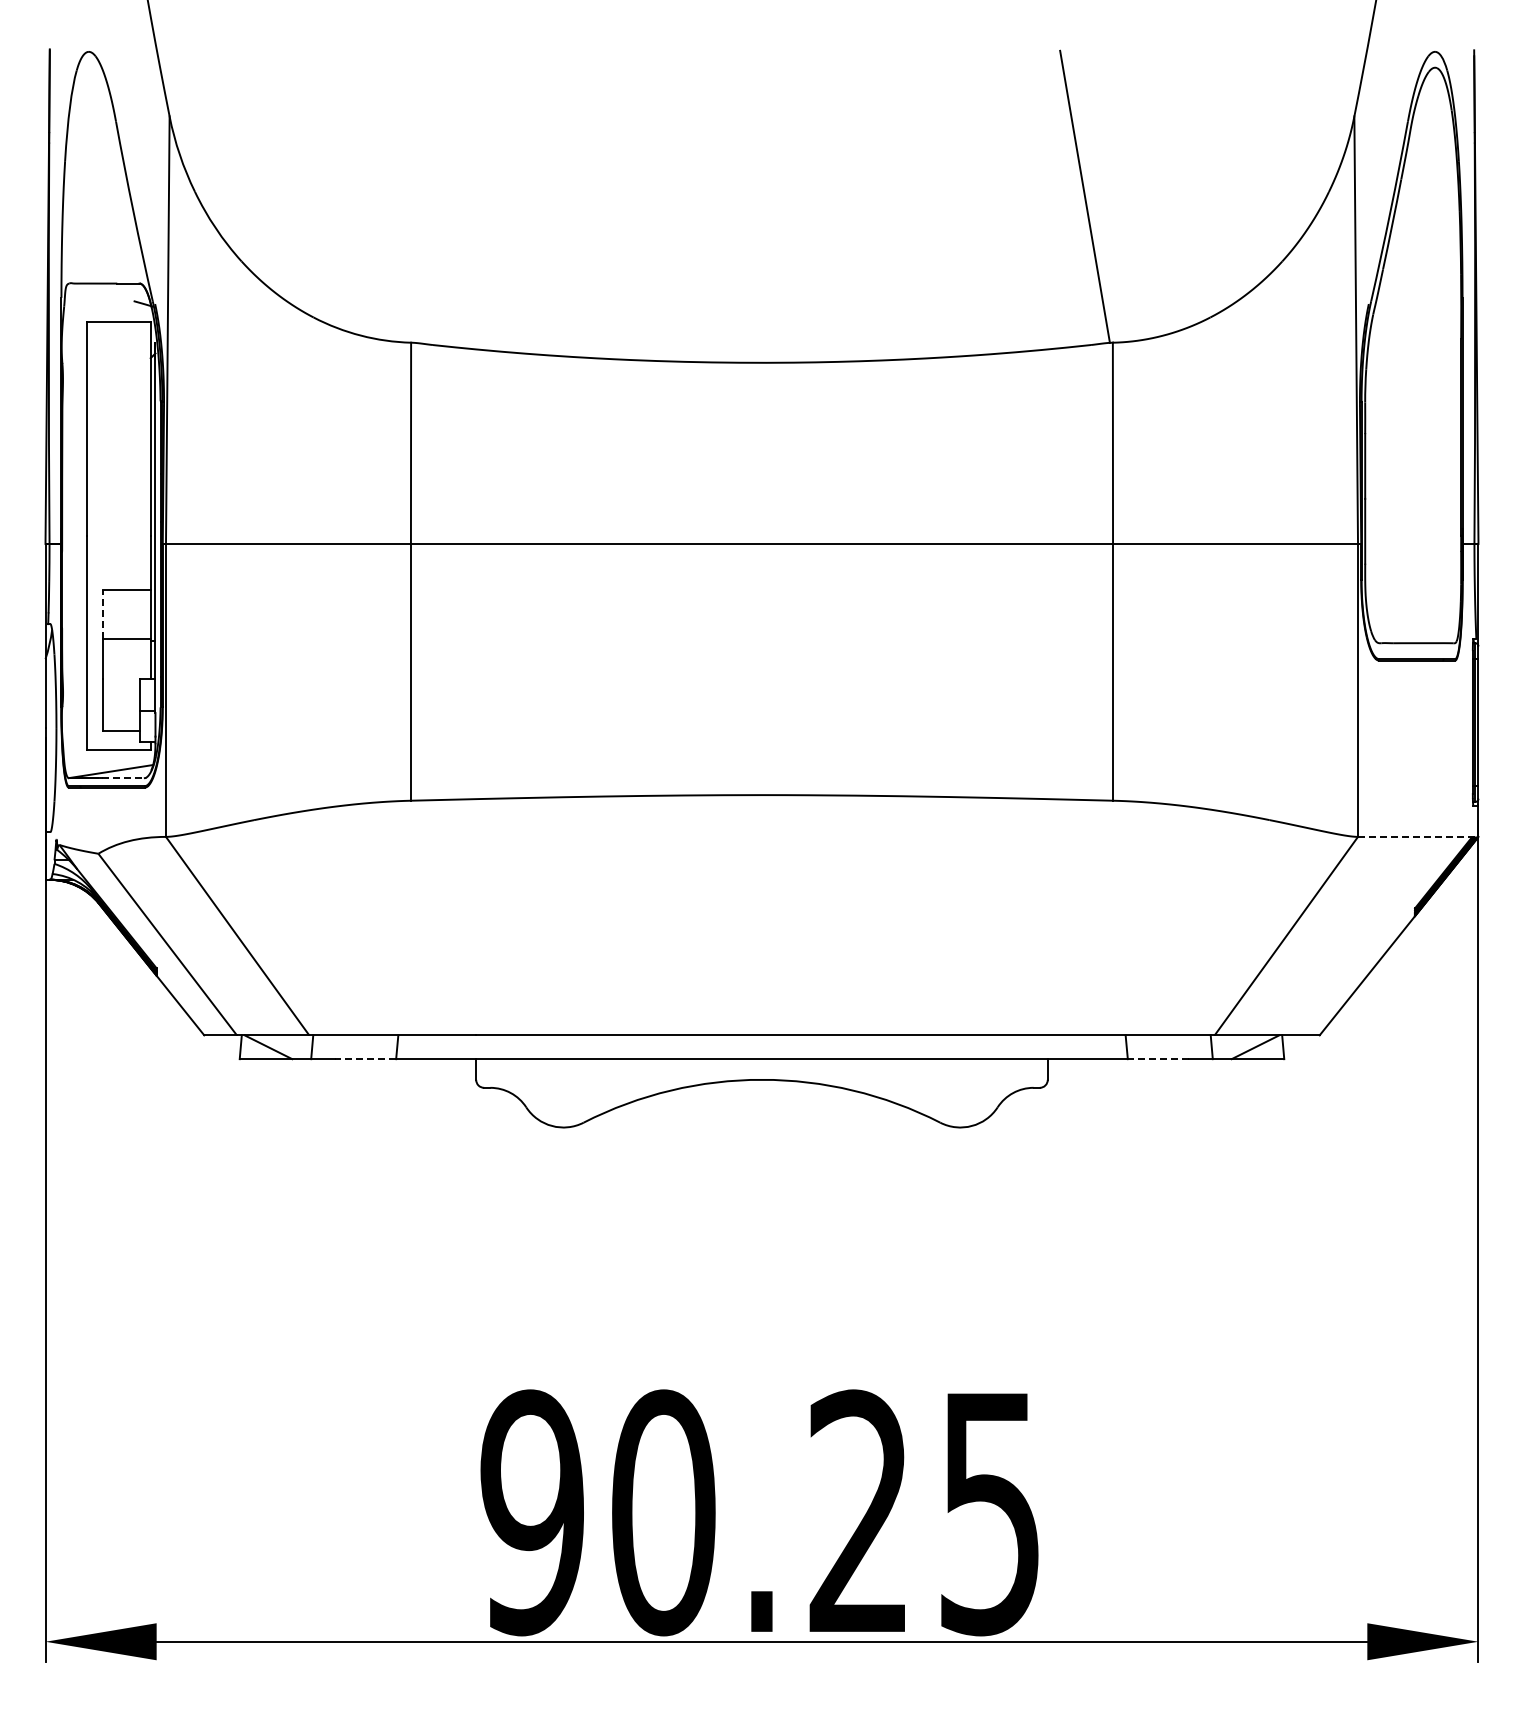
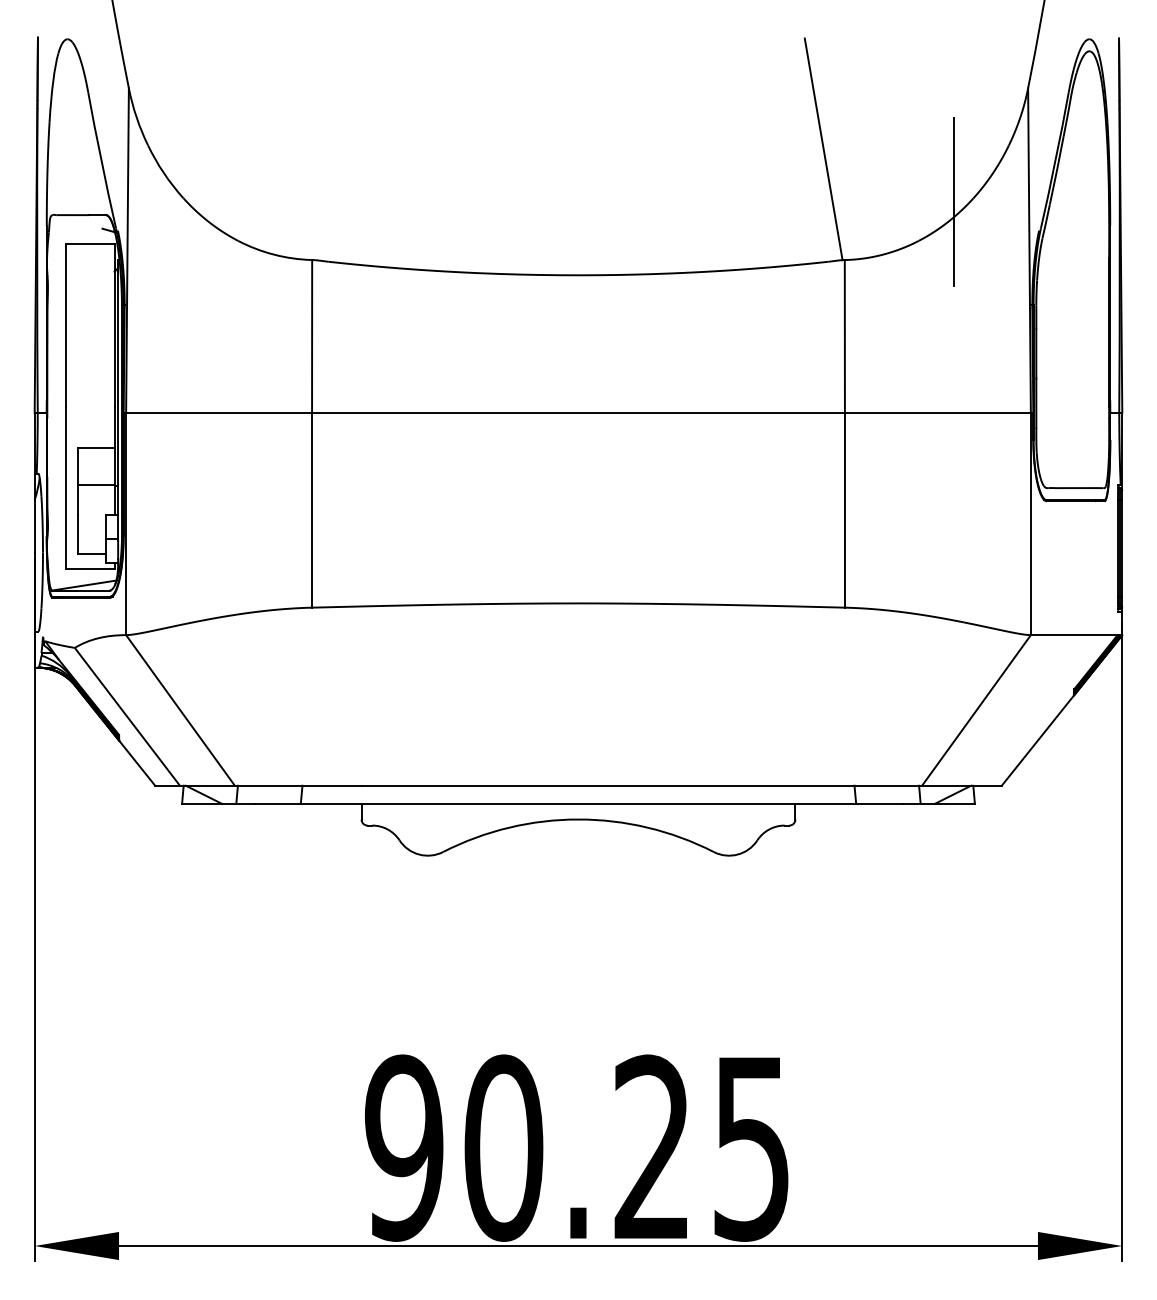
line: (1257, 265) -> (954, 201), added
line: (103, 614) -> (78, 466), dashed -> solid
line: (123, 778) -> (93, 590), dashed -> solid
line: (1418, 836) -> (1076, 634), dashed -> solid
line: (365, 1059) -> (277, 804), dashed -> solid
line: (1158, 1059) -> (879, 804), dashed -> solid

